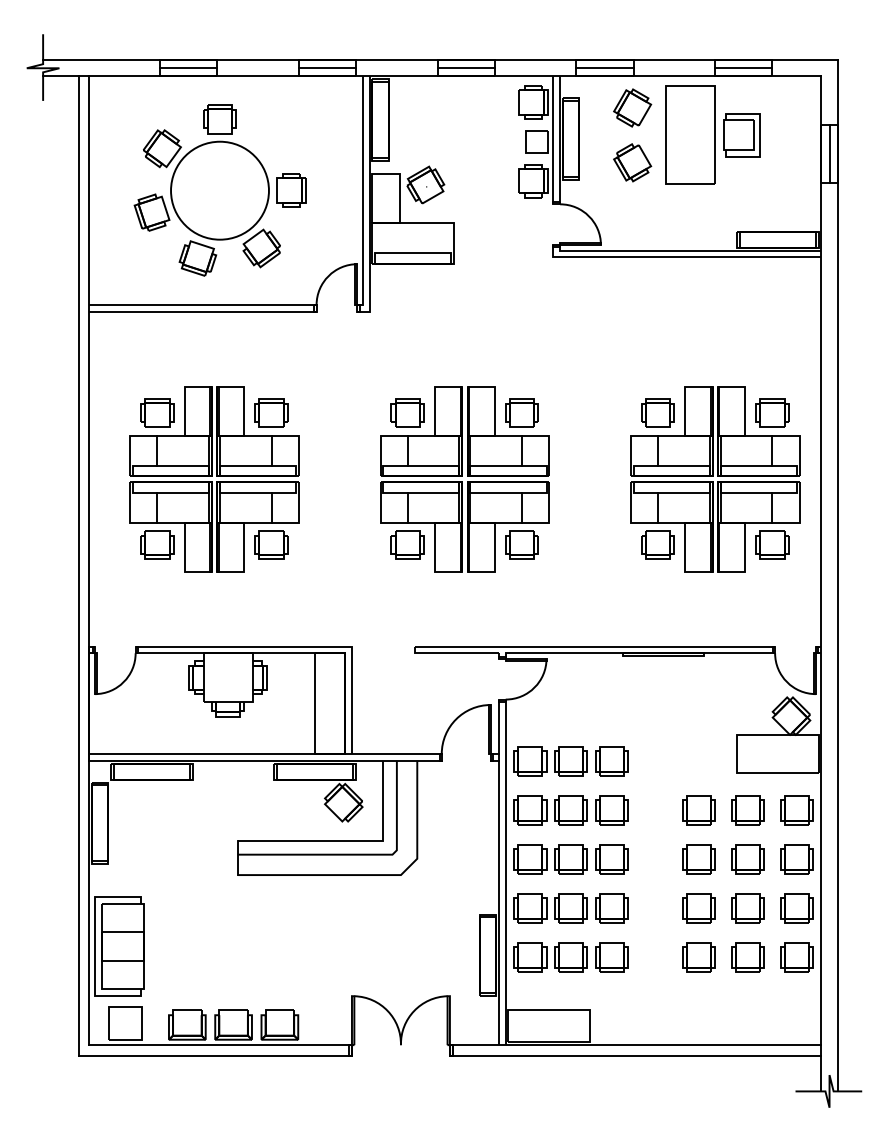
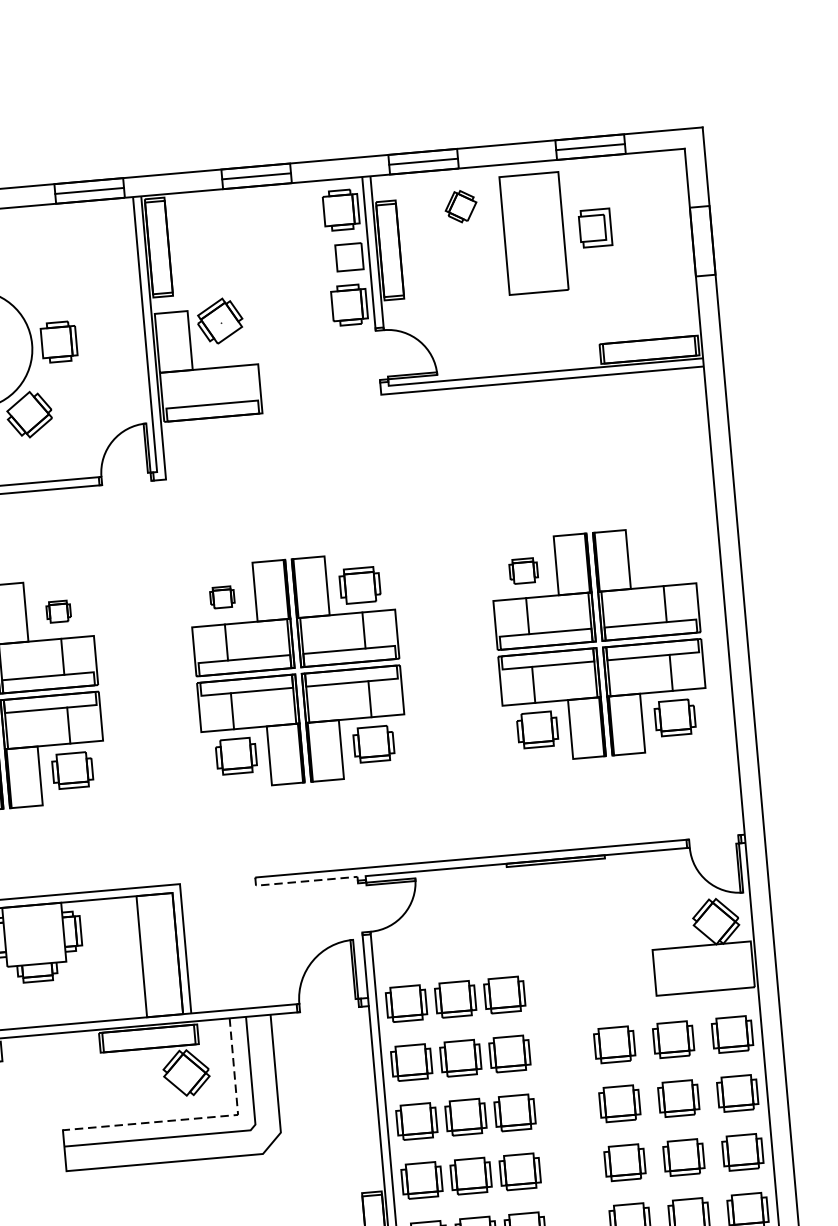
part: (632, 107) -> (460, 206), size x0.7
part: (741, 135) -> (594, 228), size x0.7
line: (829, 153) -> (702, 240), removed
part: (632, 162) -> (466, 272), removed
part: (271, 412) -> (58, 611), size x0.6
part: (407, 412) -> (222, 596), size x0.6
part: (657, 412) -> (522, 570), size x0.7
part: (772, 412) -> (661, 558), removed
line: (452, 653) -> (301, 881), solid -> dashed
line: (351, 841) -> (199, 1118), solid -> dashed

